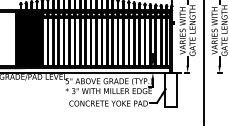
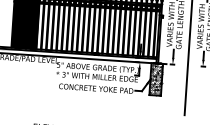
hatch: (171, 89) -> (156, 79), added

